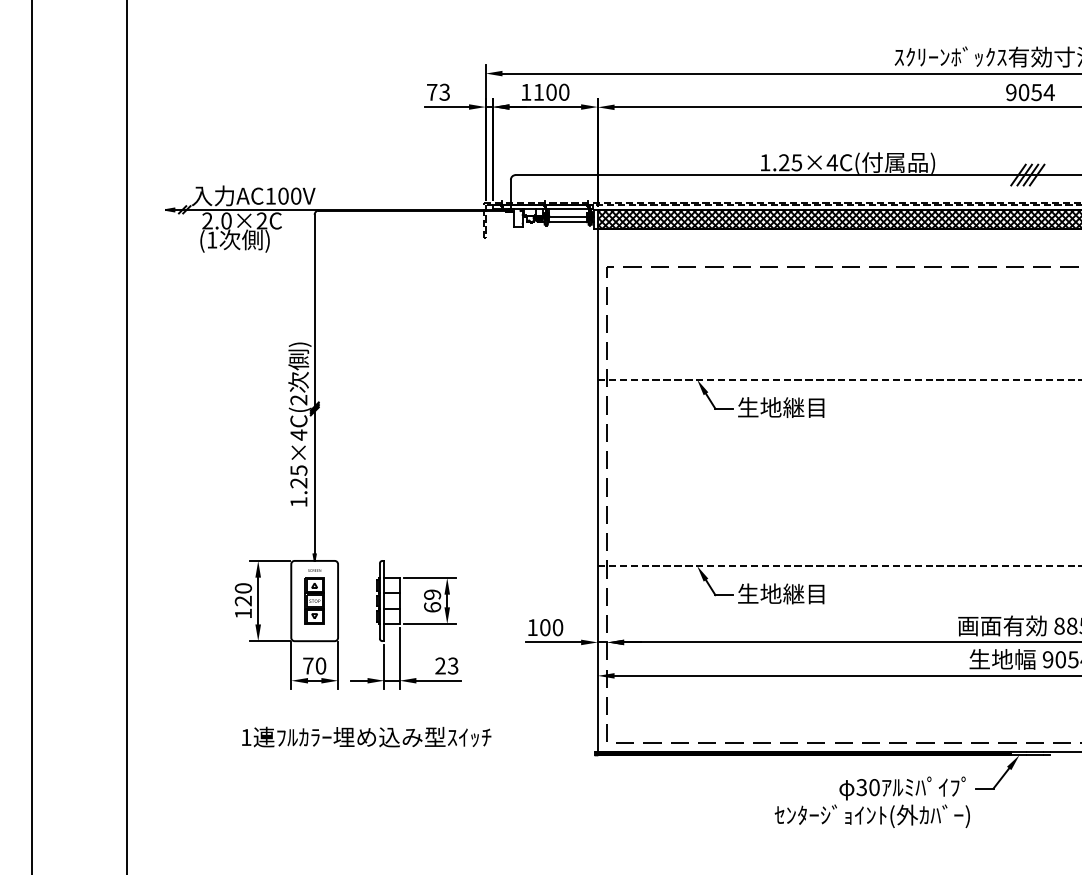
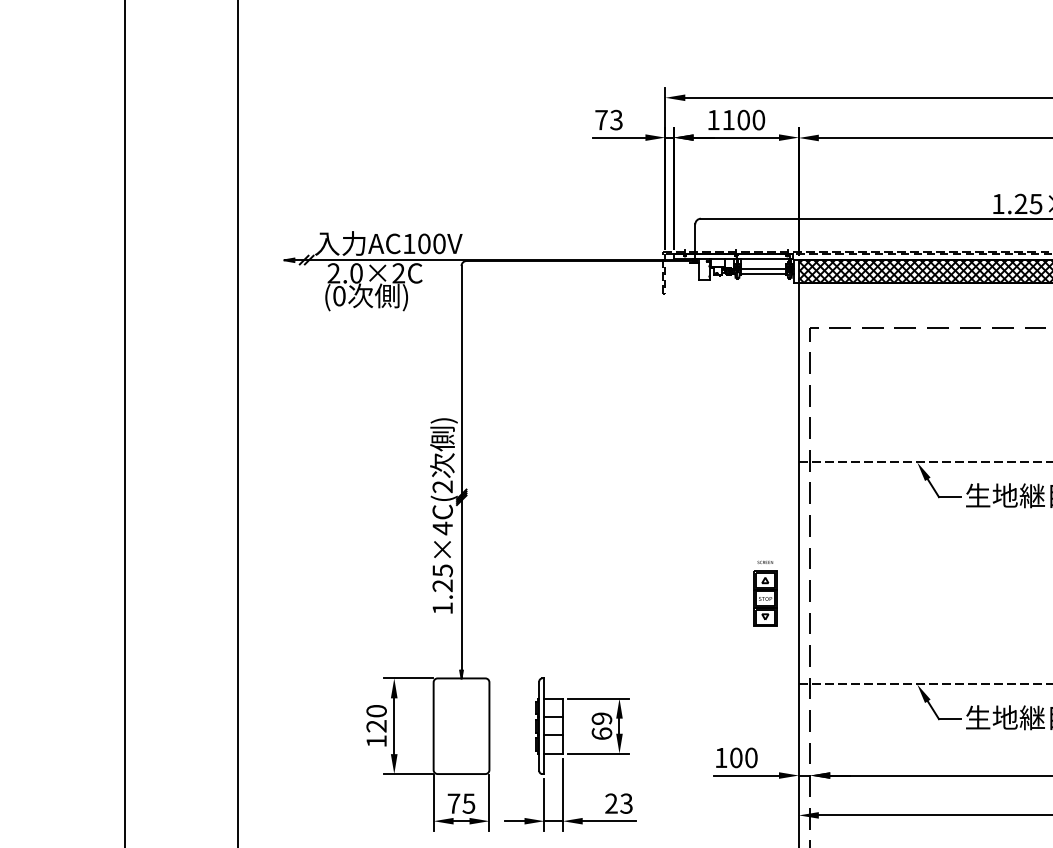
text: (212, 239) -> (339, 295), (1 -> (0
part: (314, 596) -> (765, 593), moved
text: (320, 665) -> (468, 803), 70 -> 75

